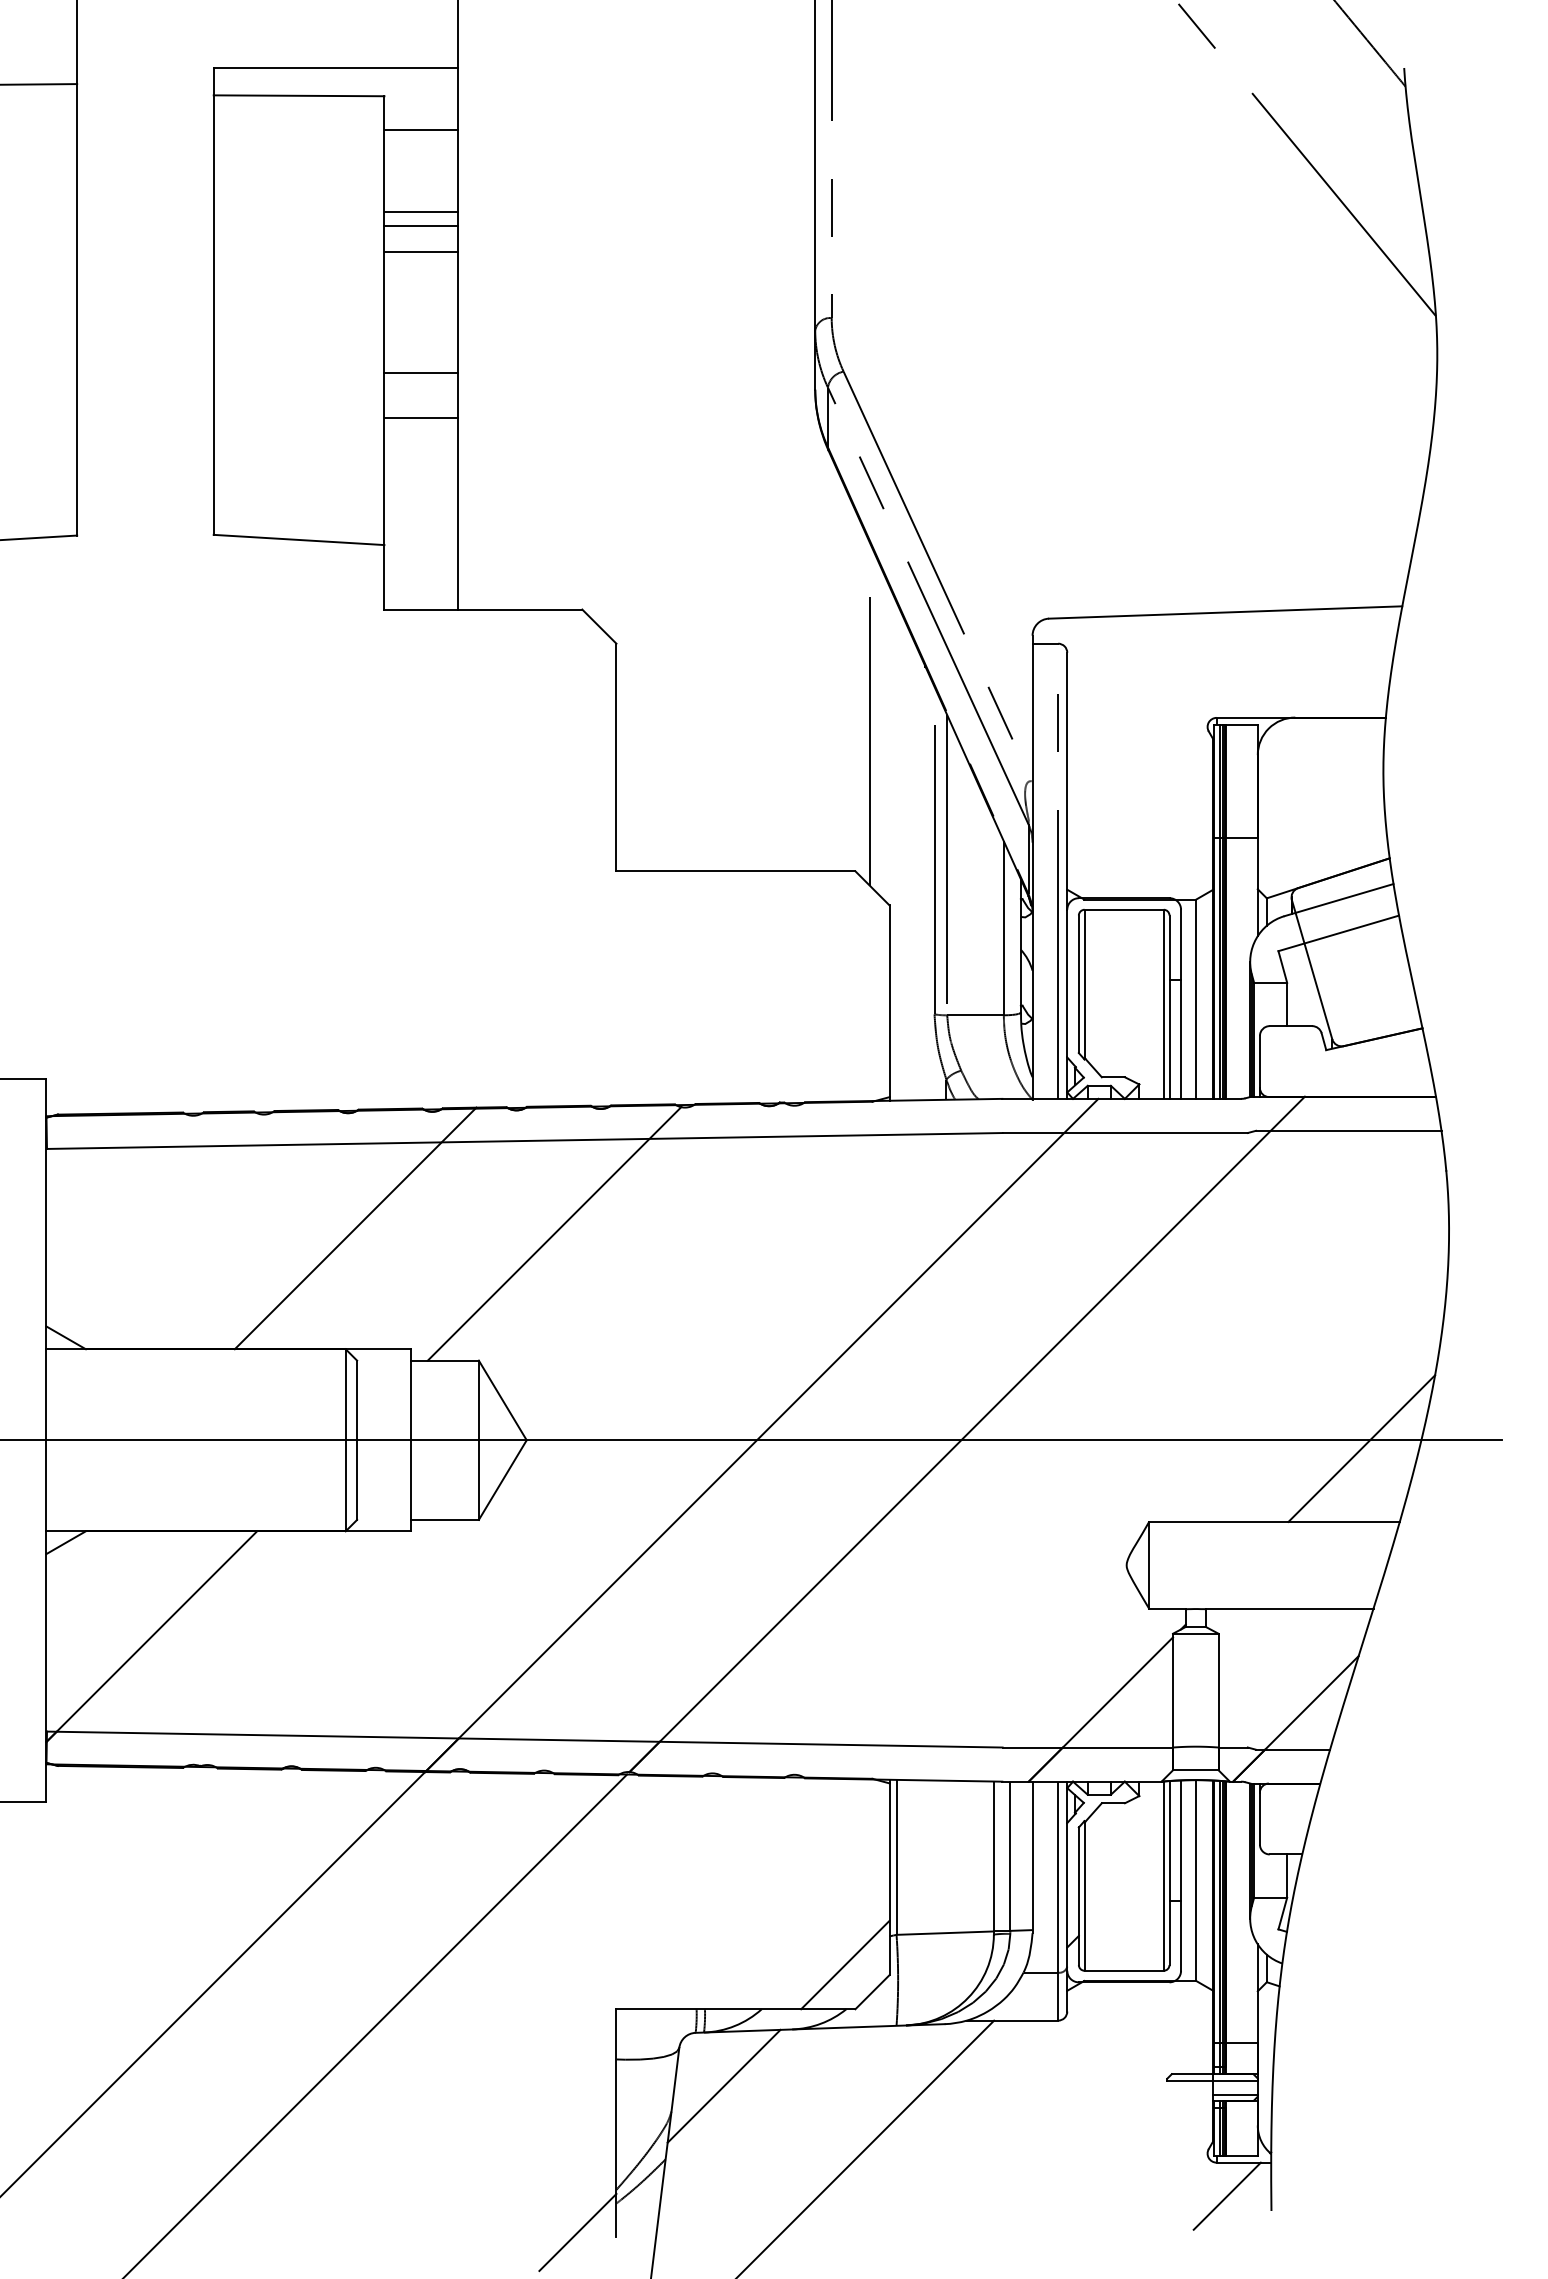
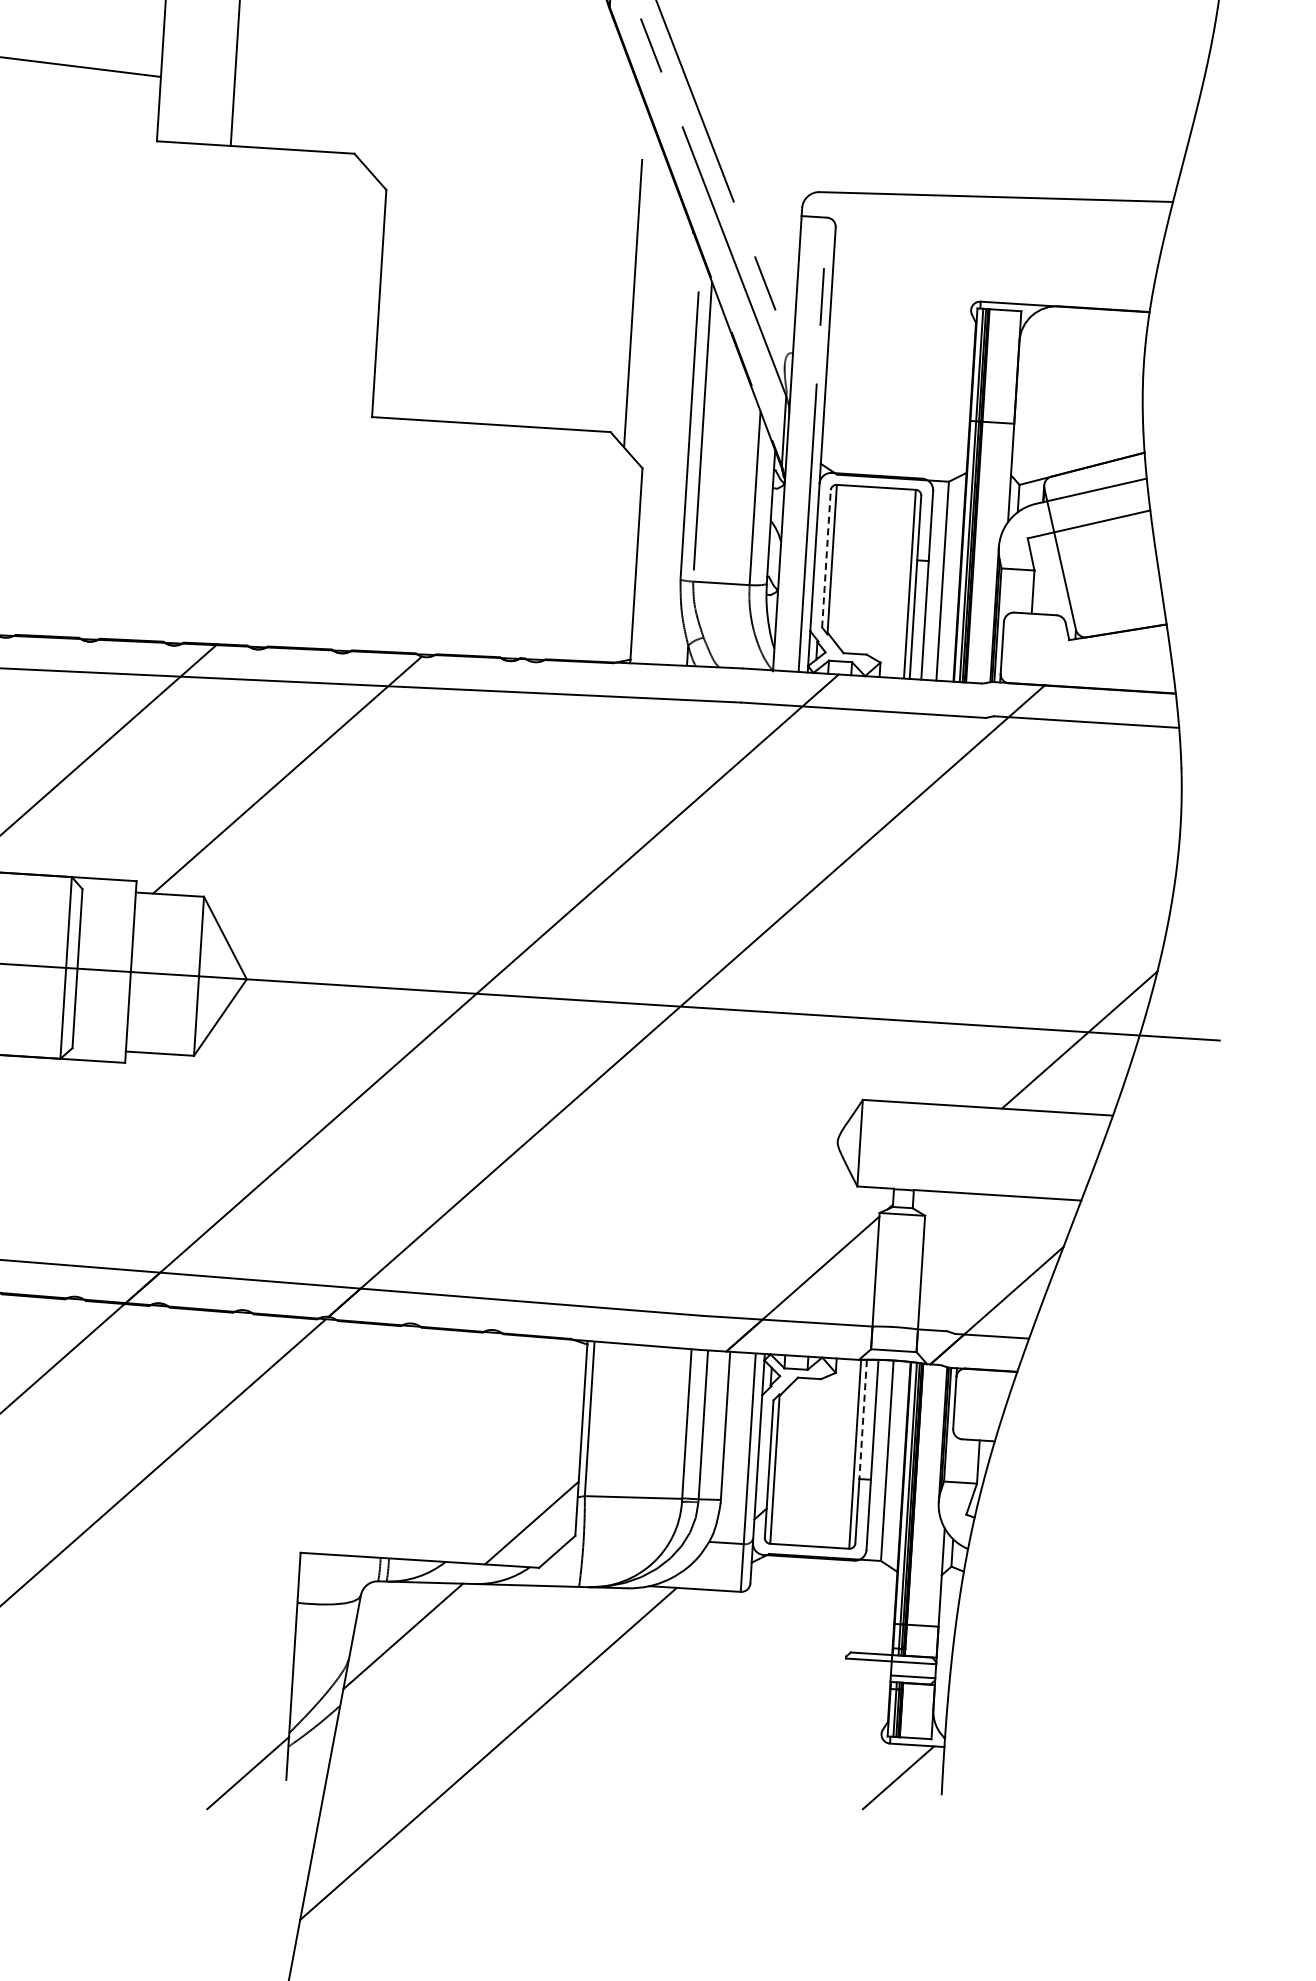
line: (1078, 984) -> (826, 559), solid -> dashed
line: (1169, 1840) -> (863, 1419), solid -> dashed

